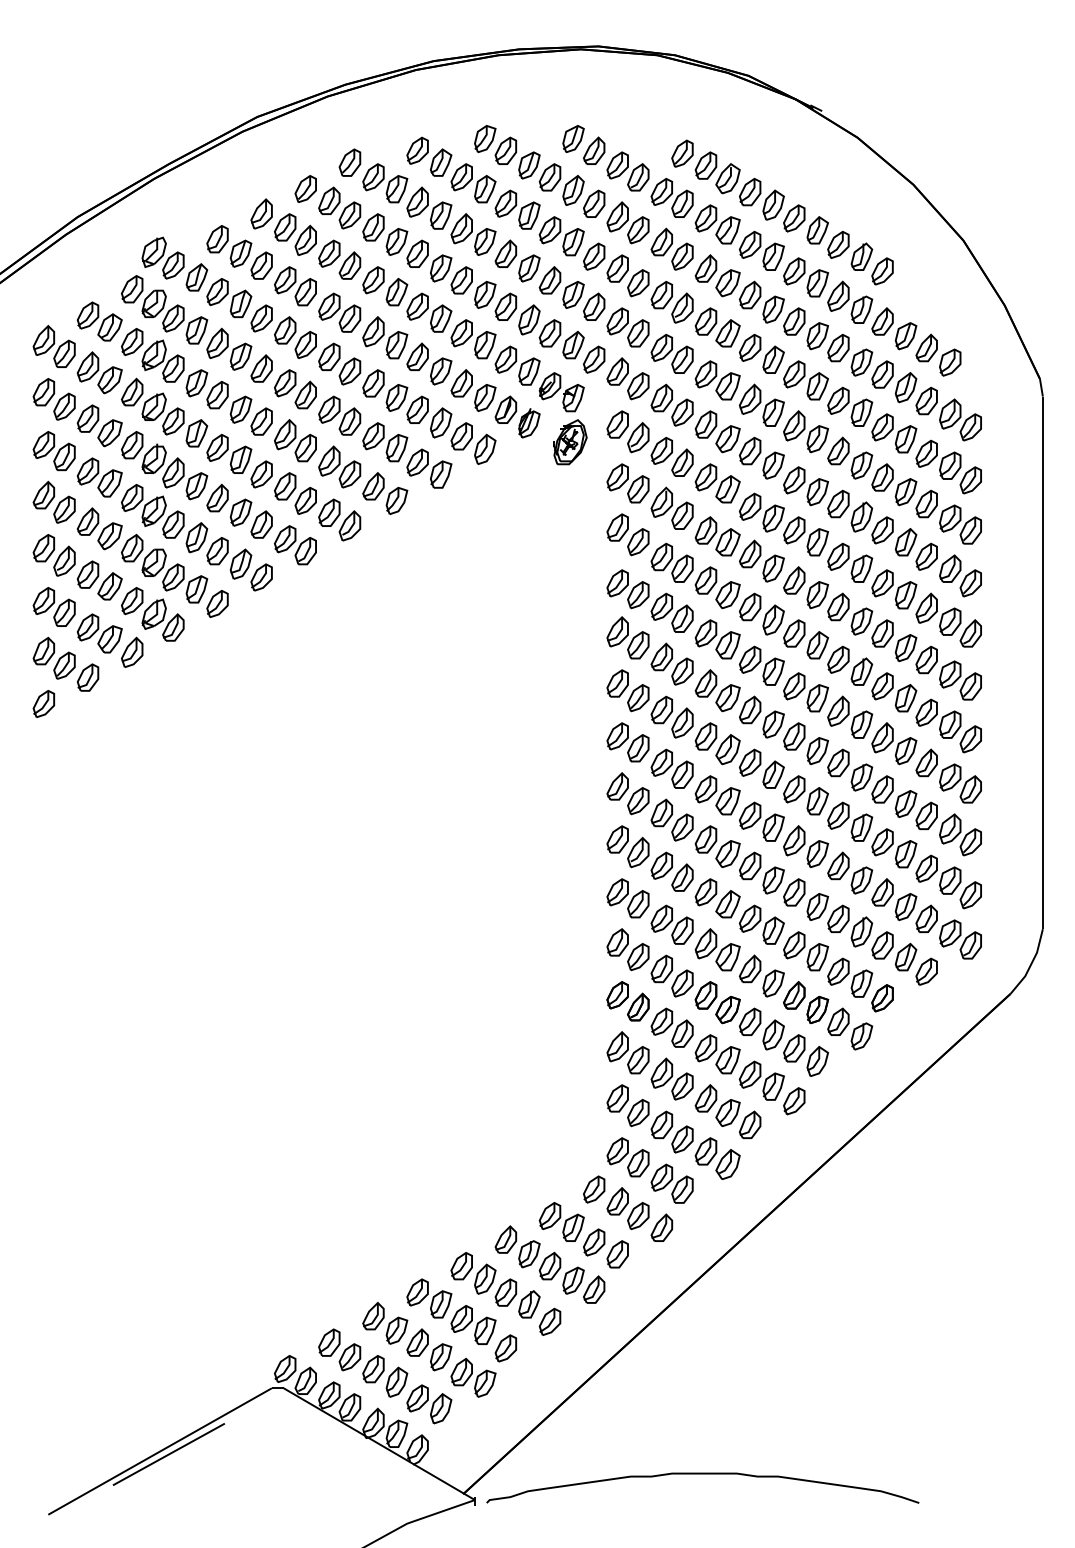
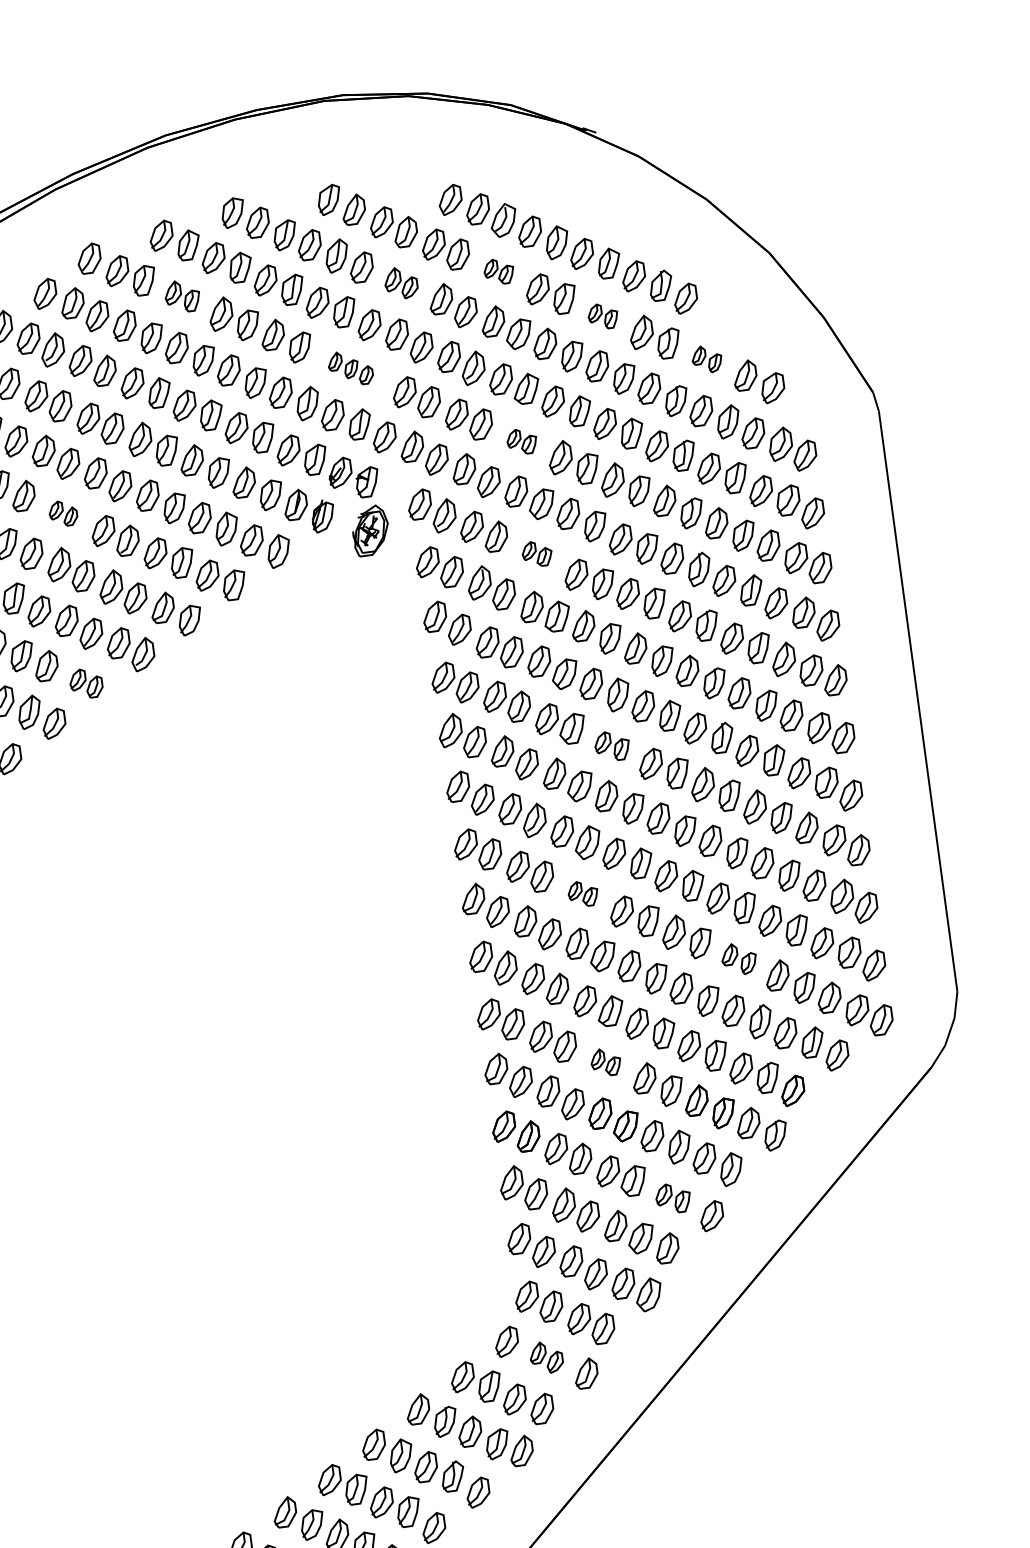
part: (429, 207) -> (182, 295), size x0.7
part: (627, 222) -> (400, 282), size x0.7
part: (717, 224) -> (498, 271), size x0.6
part: (805, 277) -> (602, 316), size x0.6
part: (571, 293) -> (349, 368), size x0.6
part: (894, 328) -> (707, 358), size x0.6
part: (717, 380) -> (521, 441), size x0.6
part: (295, 389) -> (63, 513), size x0.6
part: (717, 483) -> (537, 554), size x0.6
part: (295, 545) -> (86, 683), size x0.7
part: (761, 665) -> (611, 745), size x0.7
part: (717, 795) -> (583, 894), size x0.6
part: (850, 872) -> (739, 958), size x0.7
part: (717, 949) -> (605, 1061), size x0.6
part: (761, 1080) -> (673, 1198), size x0.7
part: (627, 1208) -> (545, 1357), size x0.7

